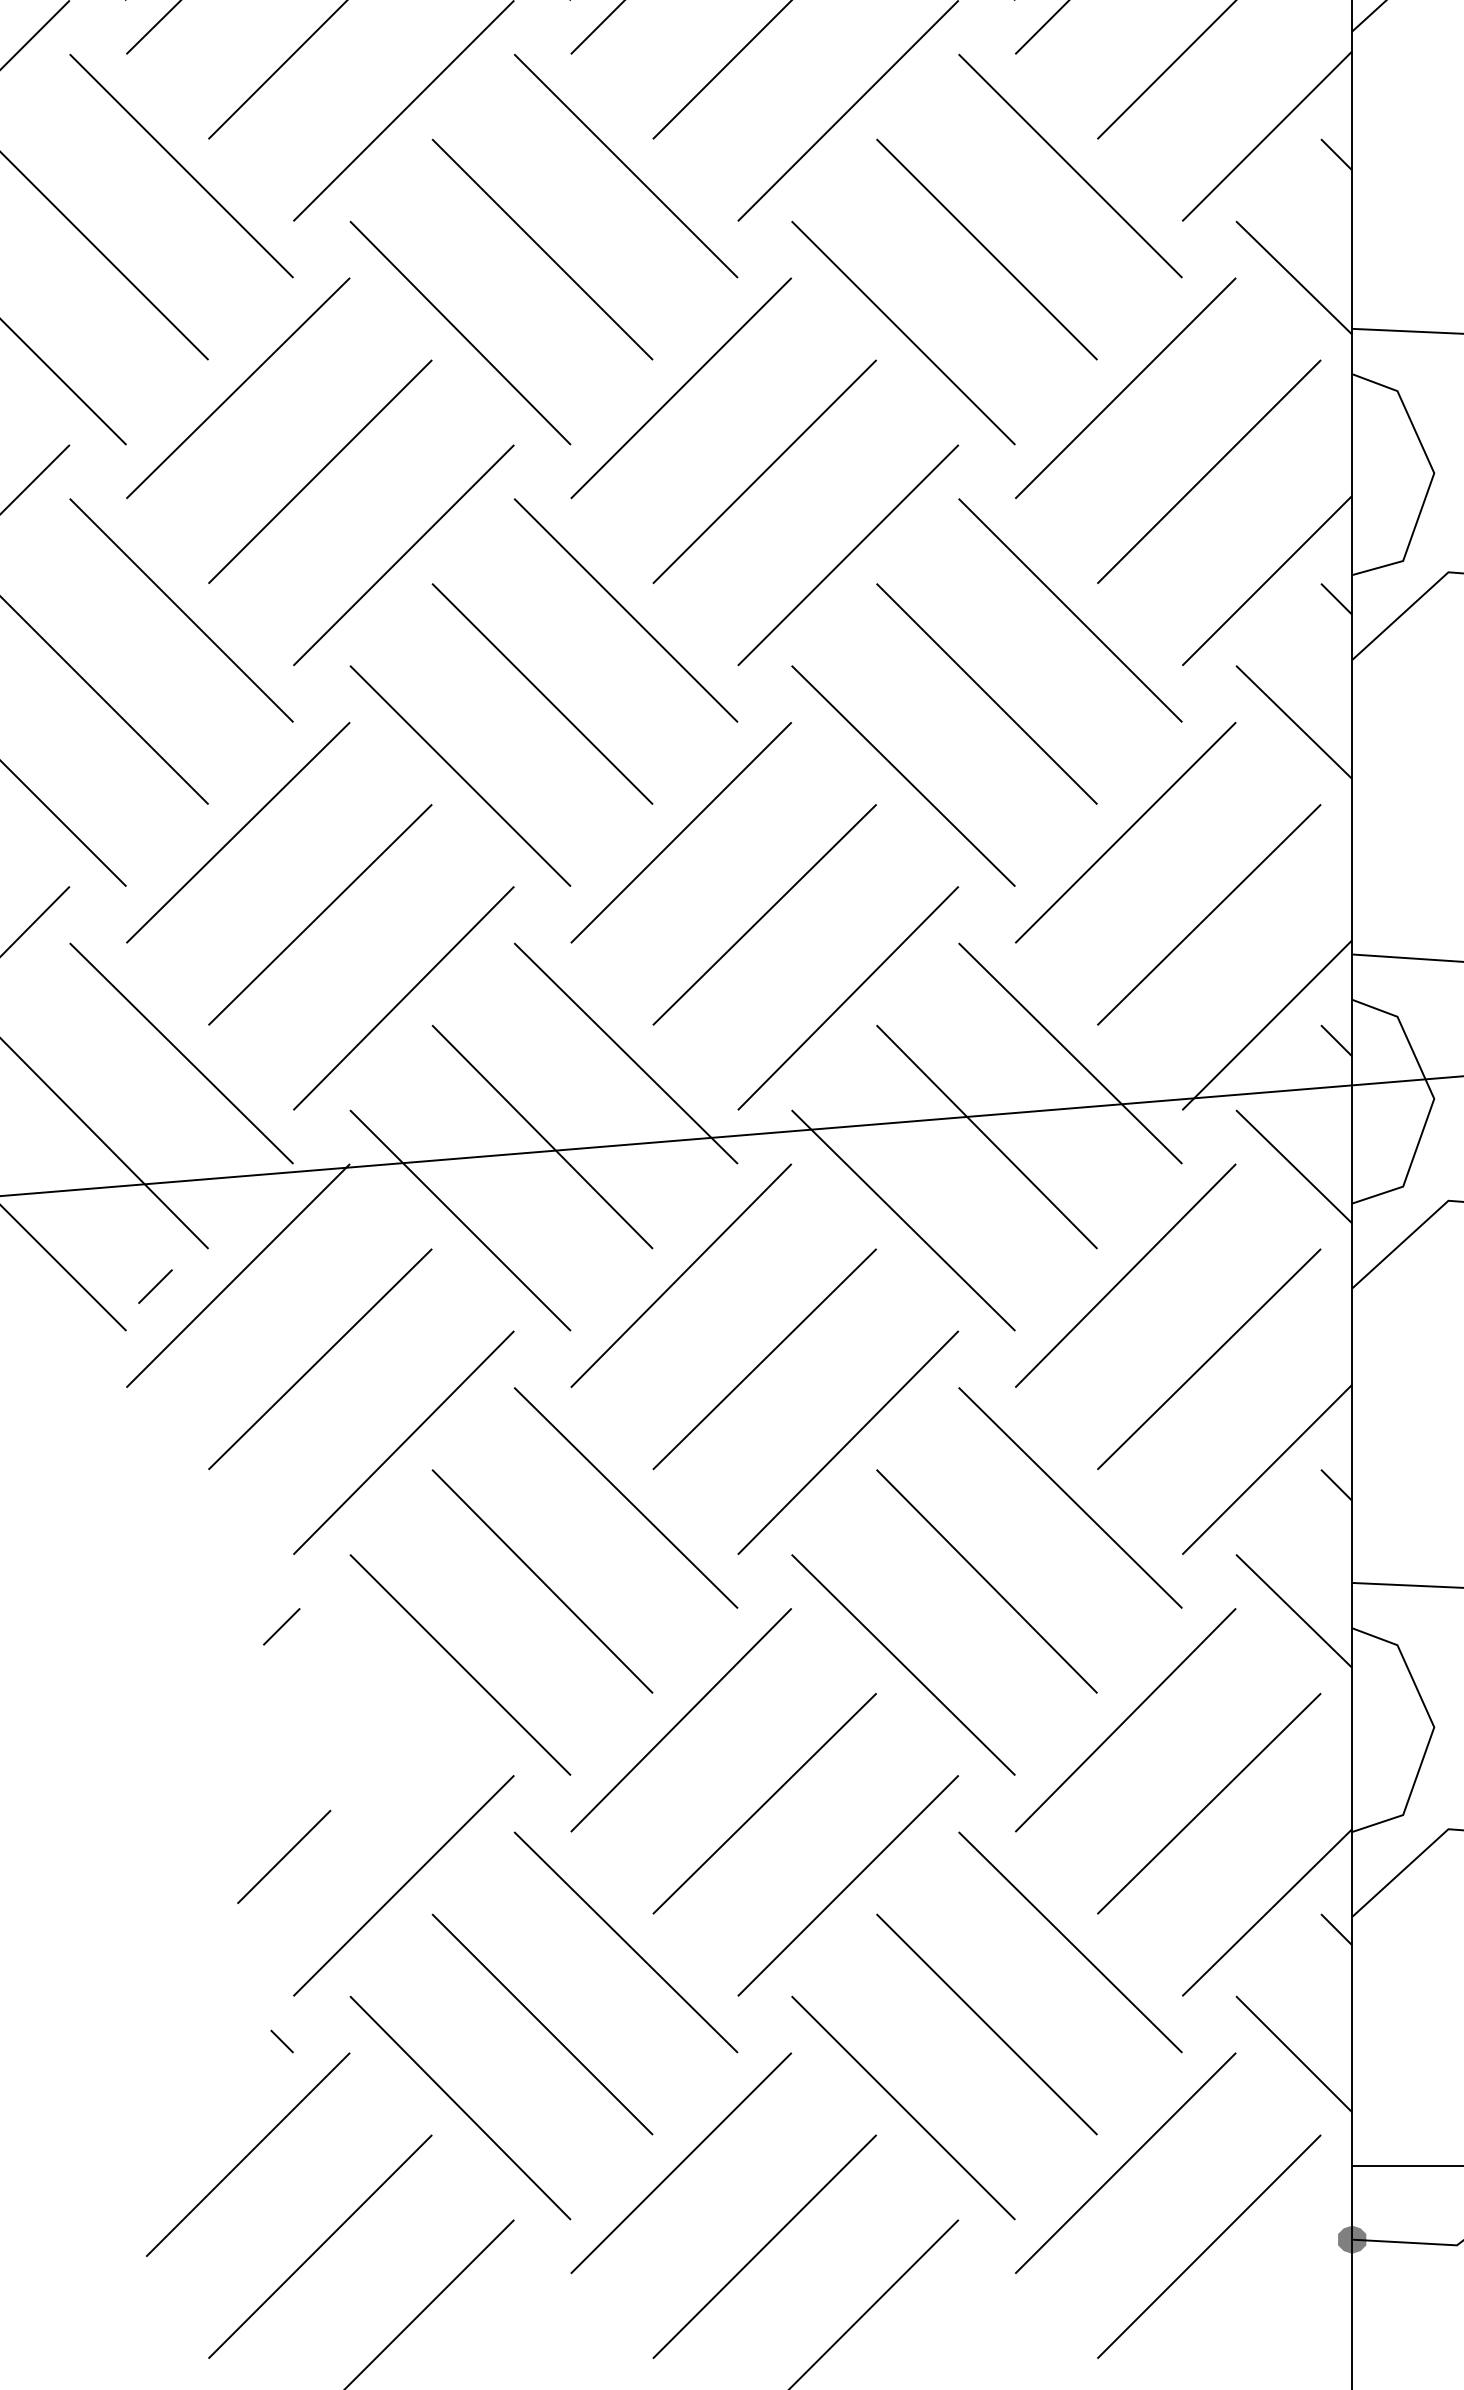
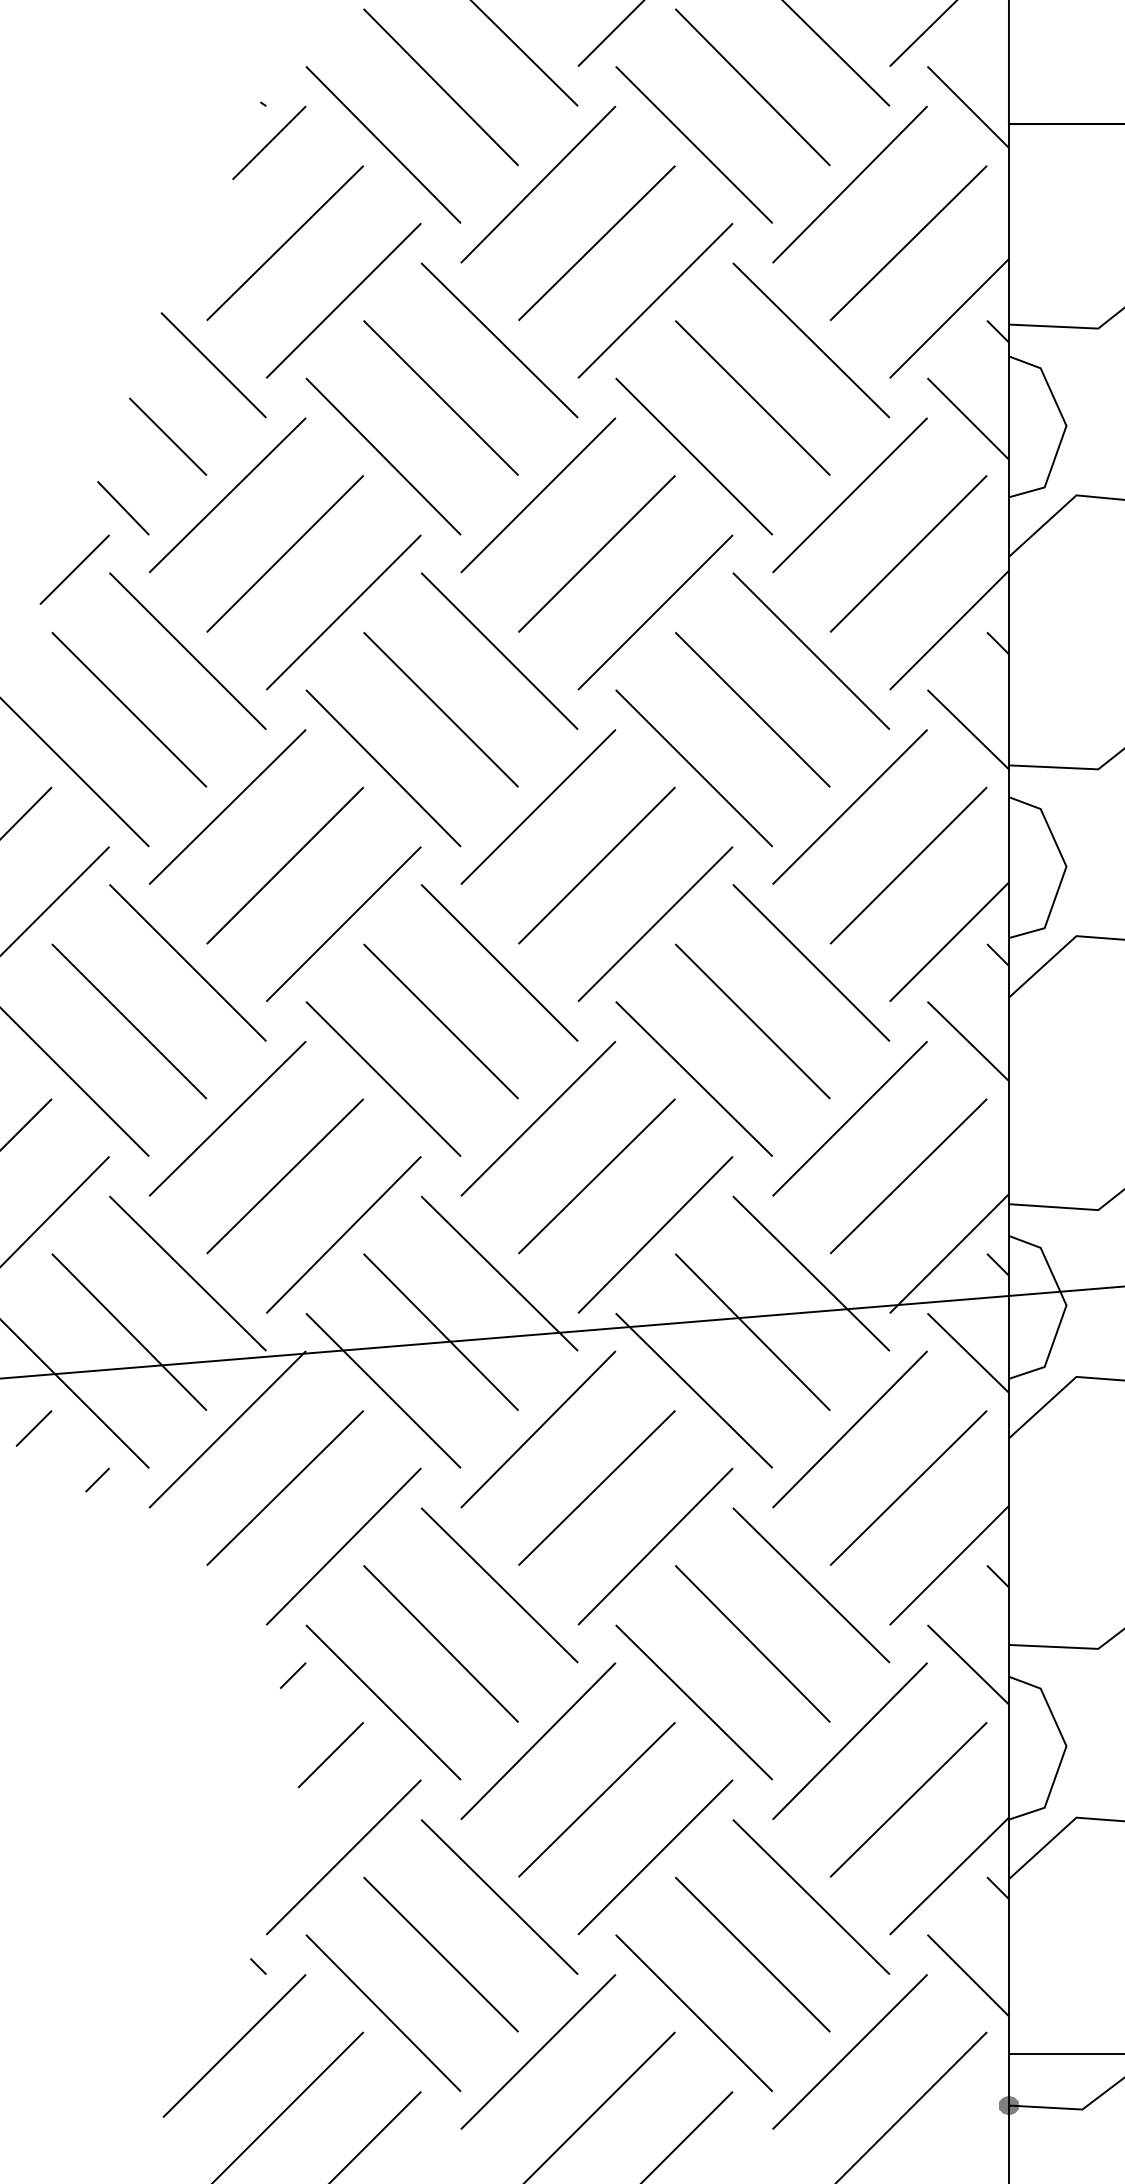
line: (155, 1285) -> (97, 1479), moved
line: (282, 1626) -> (293, 1675), moved
line: (283, 1857) -> (330, 1755), moved

